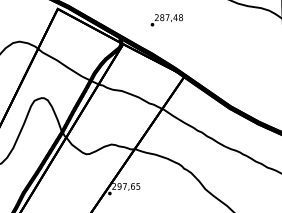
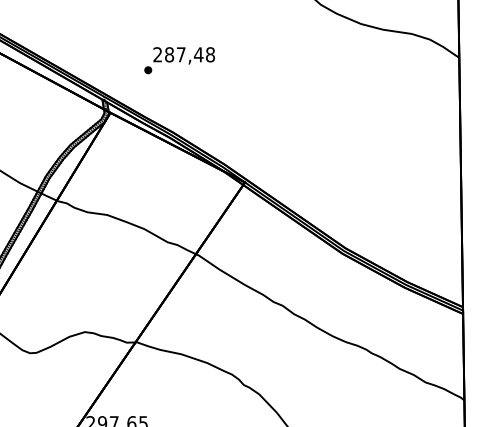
text: (166, 20) -> (178, 60), moved

